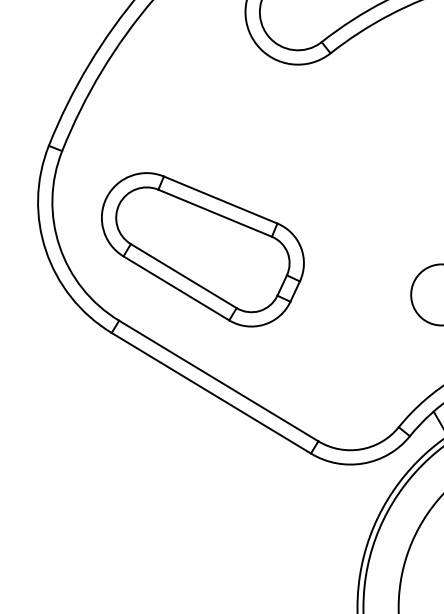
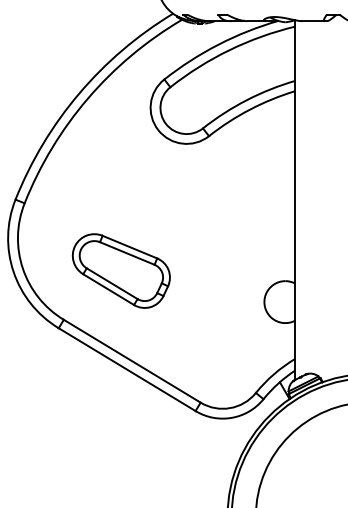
part: (203, 248) -> (121, 270), size x0.7

